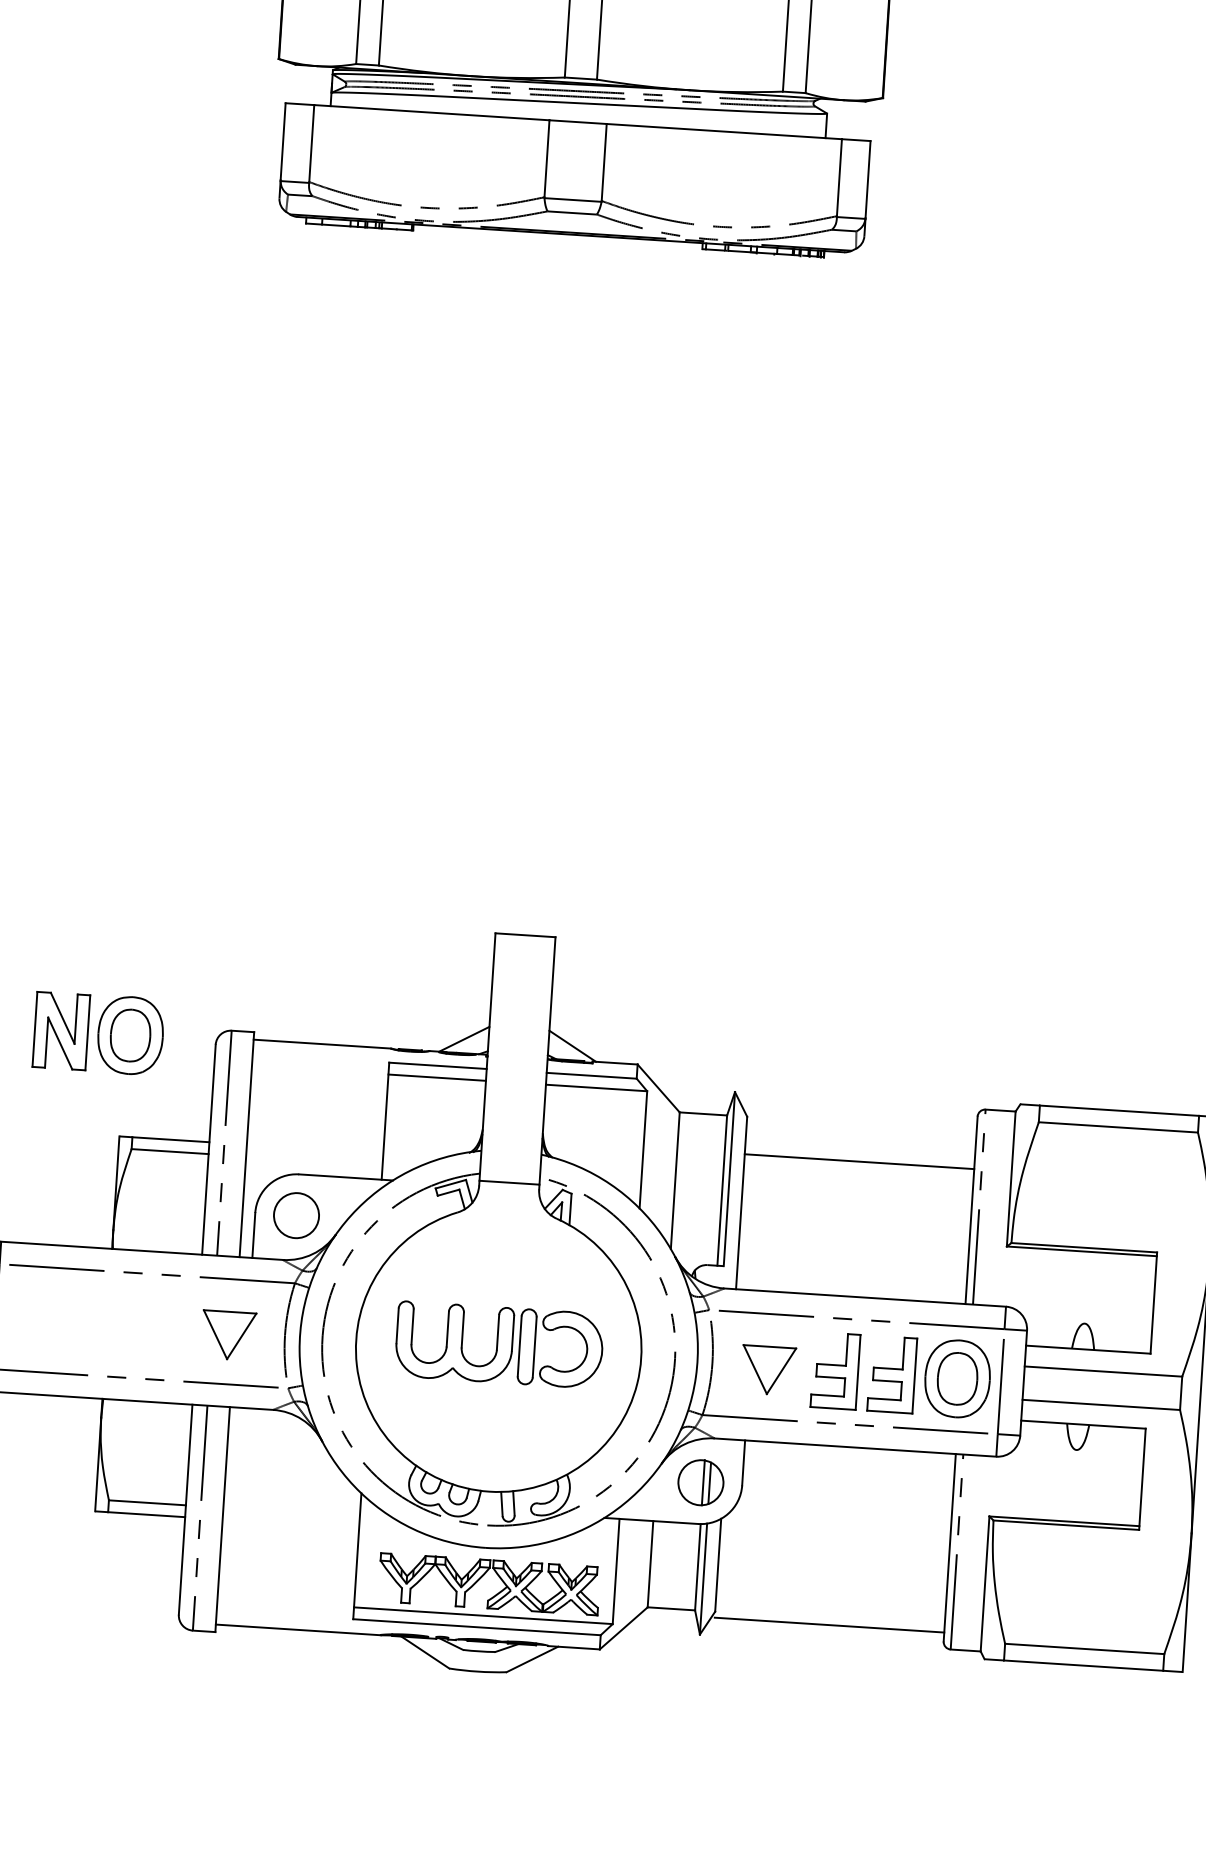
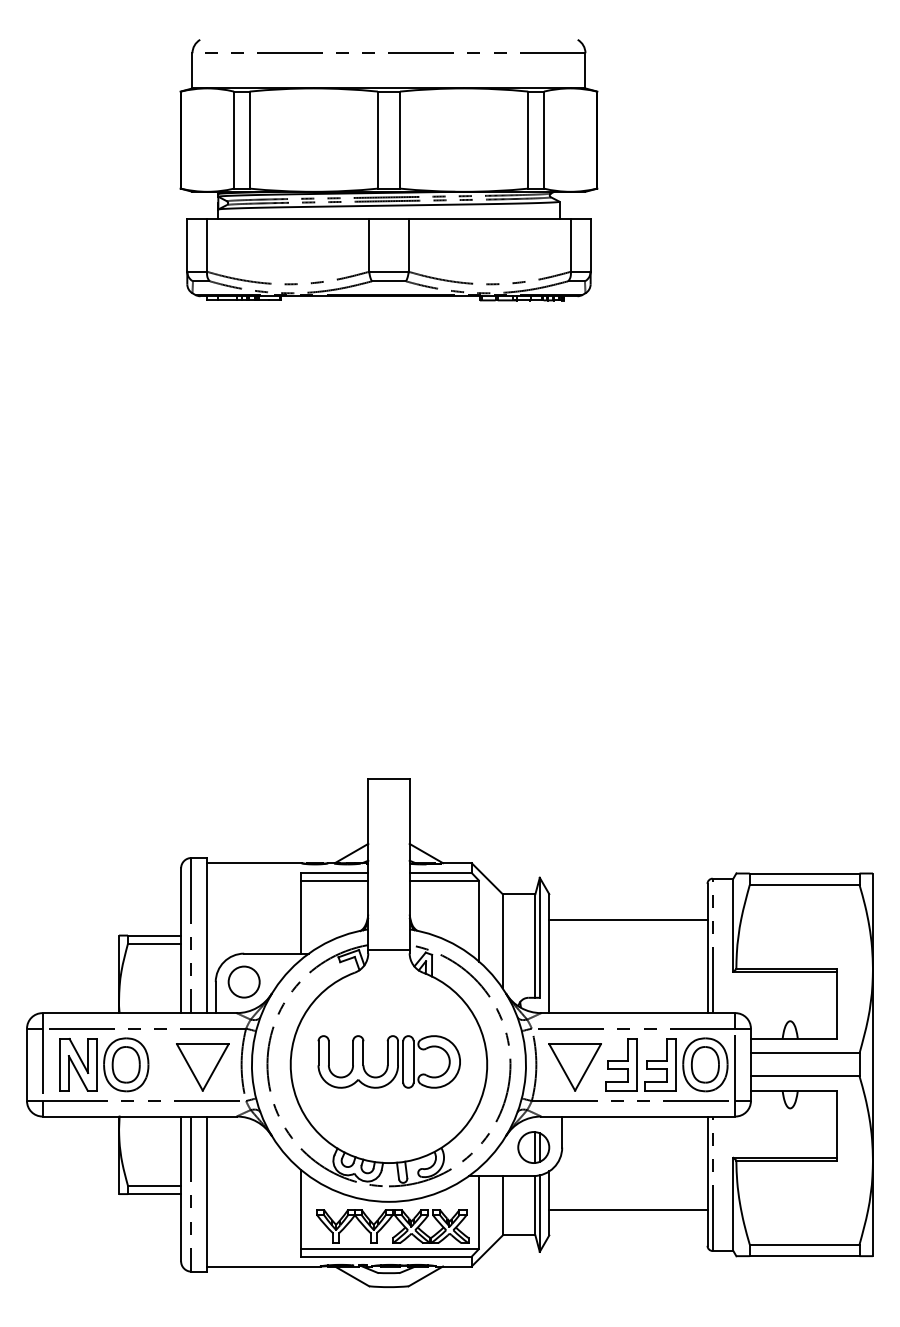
part: (99, 1033) -> (104, 1064), moved
part: (228, 1335) -> (202, 1067), size x1.43
part: (767, 1370) -> (574, 1067), size x1.43
line: (829, 1624) -> (628, 1209), moved

